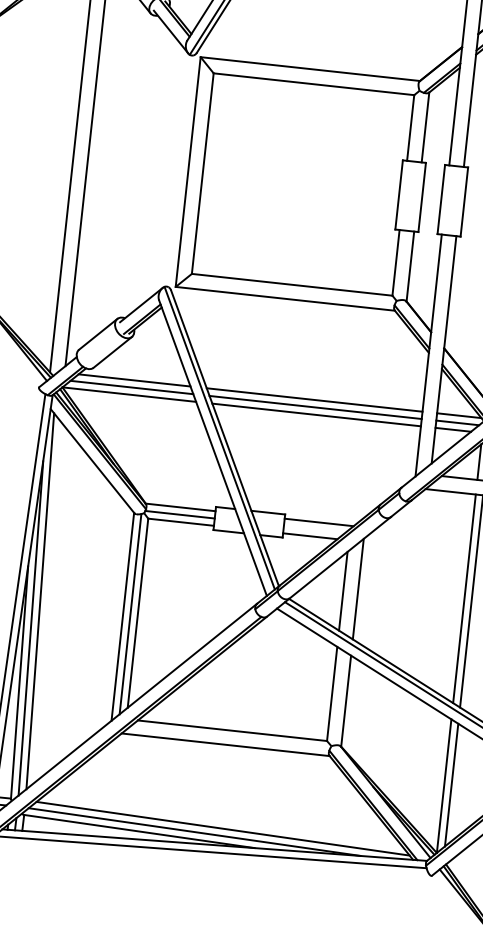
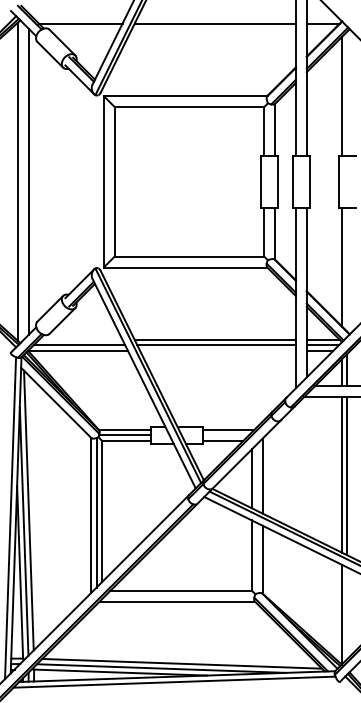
line: (134, 379) -> (80, 339), removed
line: (316, 414) -> (217, 350), removed
line: (451, 785) -> (347, 613), removed

